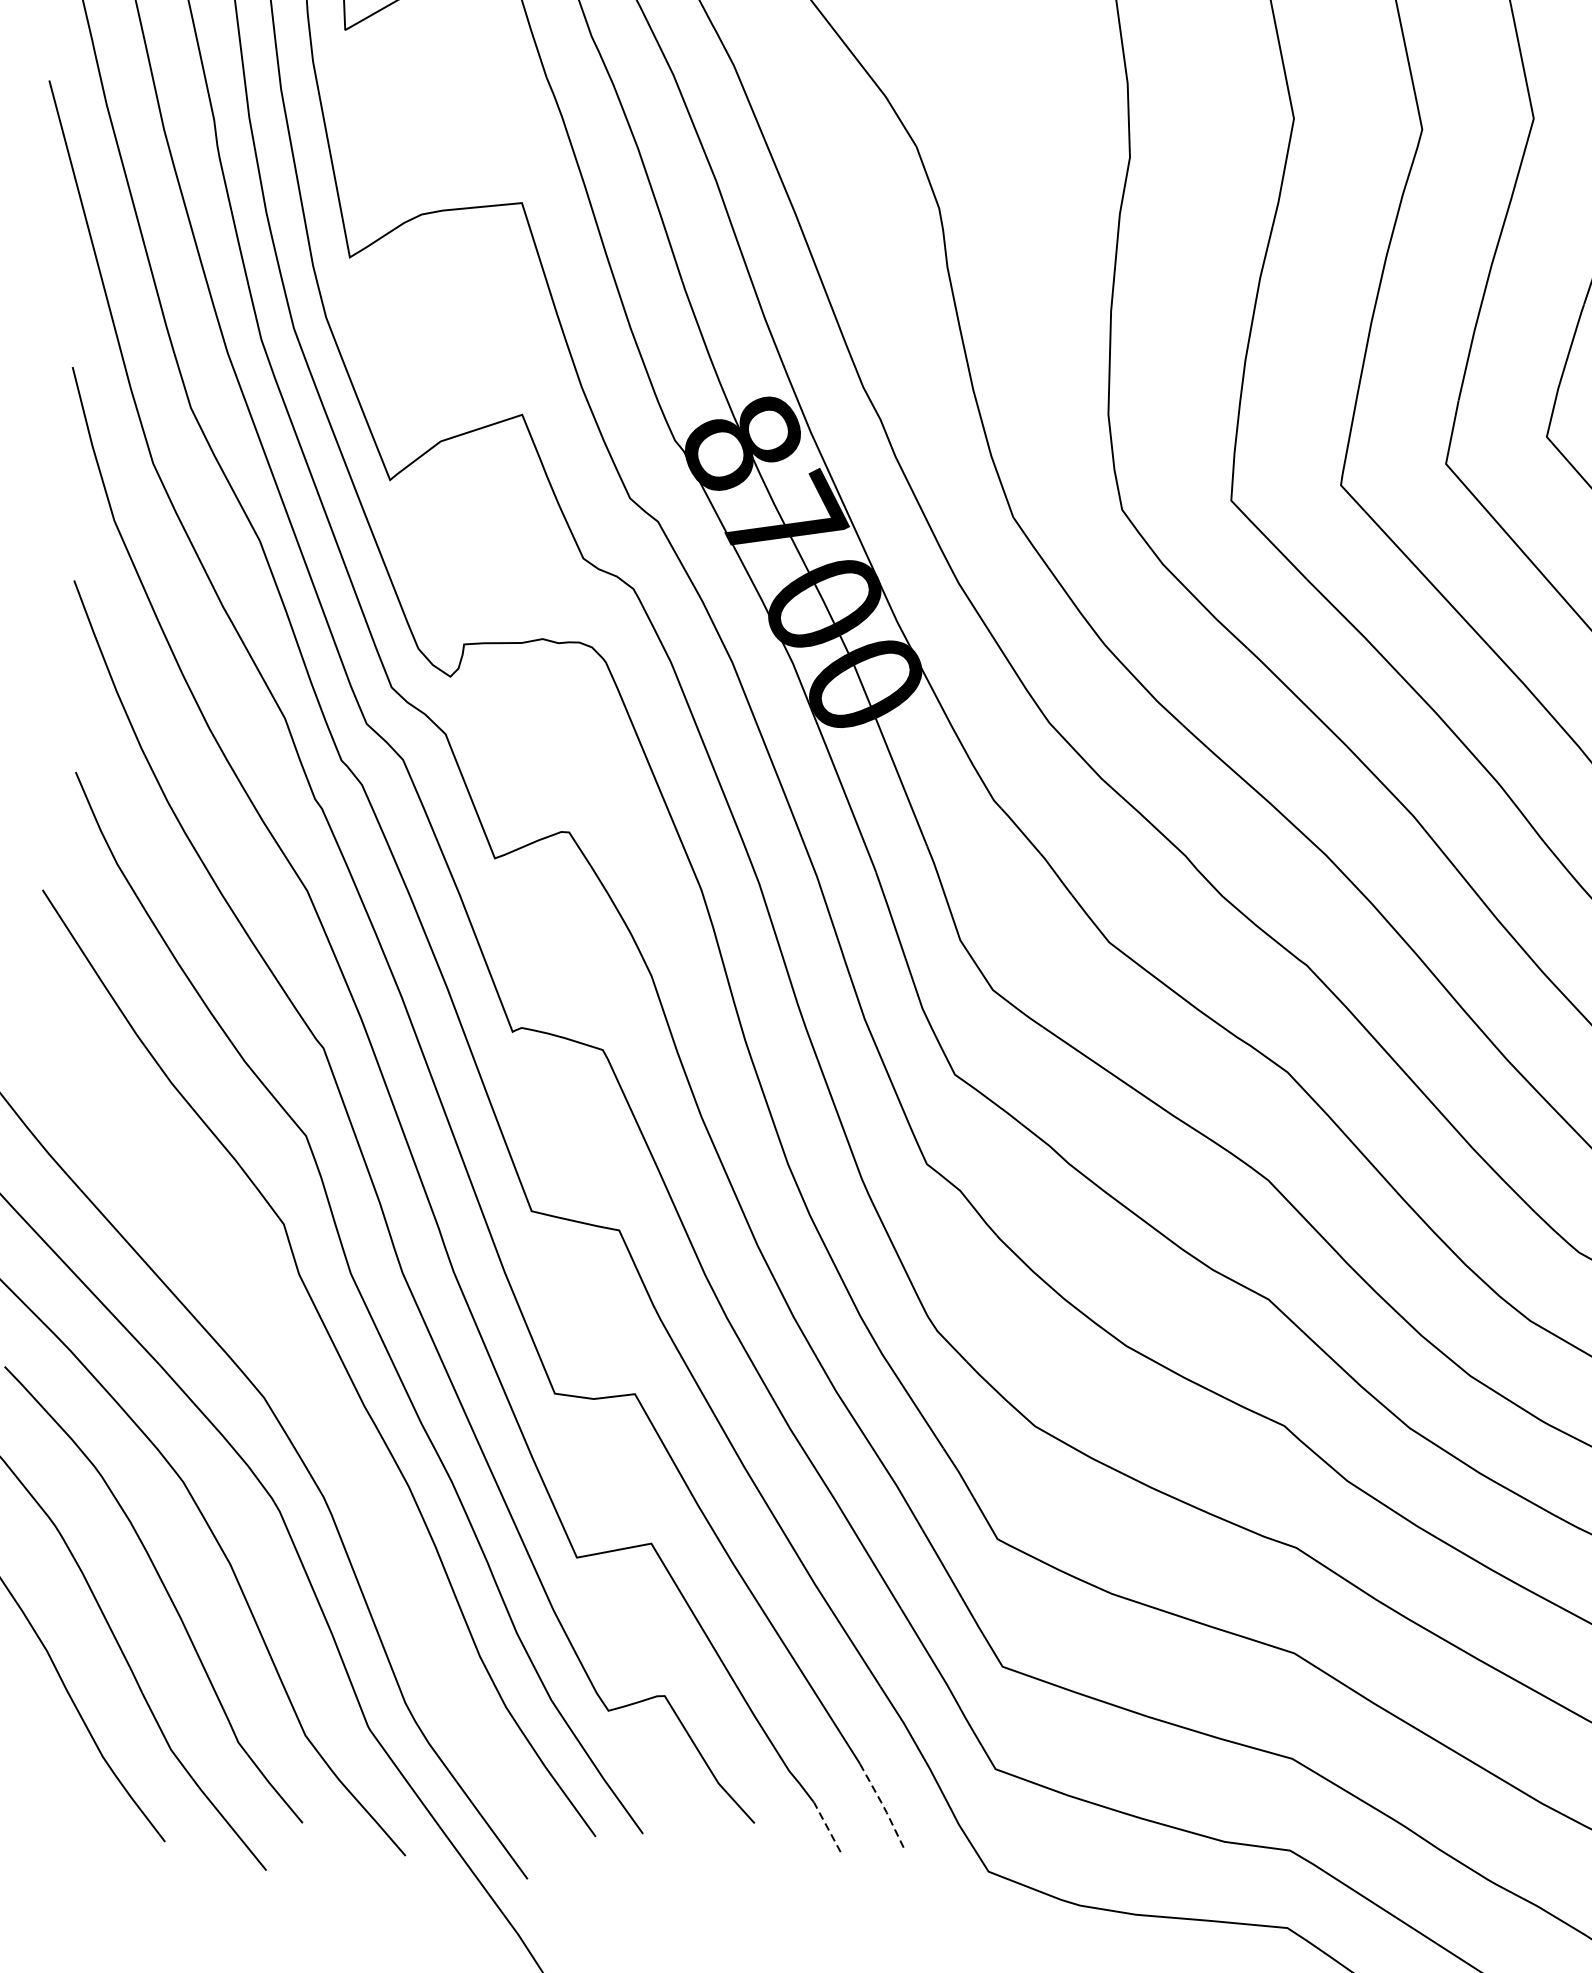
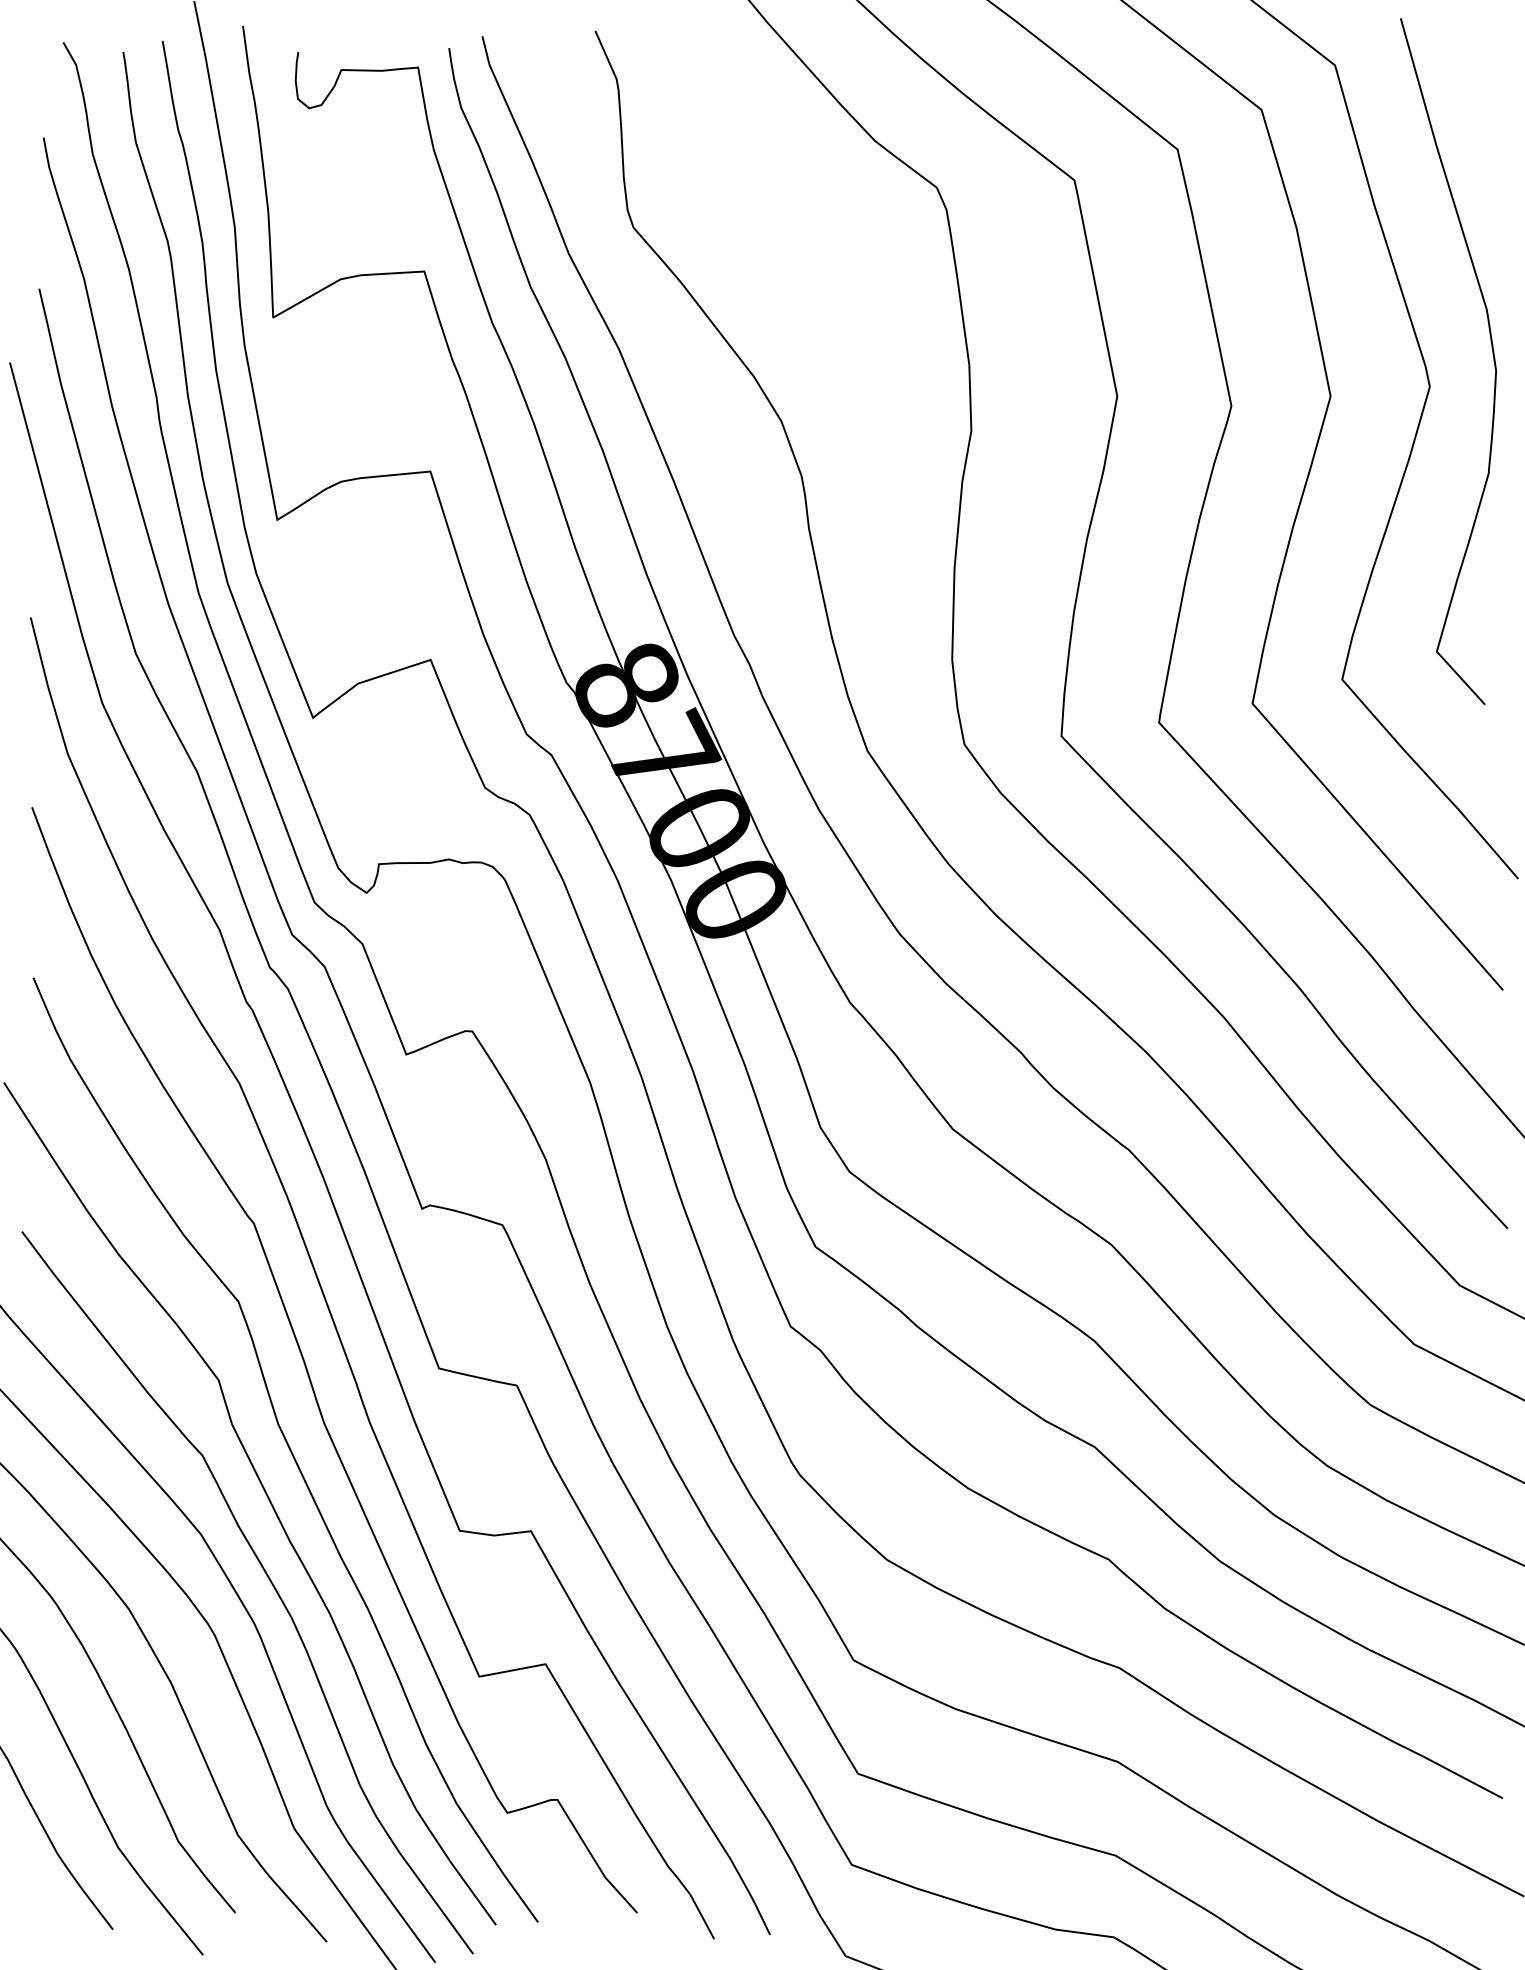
curve: (339, 1448) -> (268, 1579), added
line: (882, 1805) -> (751, 1897), dashed -> solid
line: (827, 1827) -> (702, 1916), dashed -> solid

